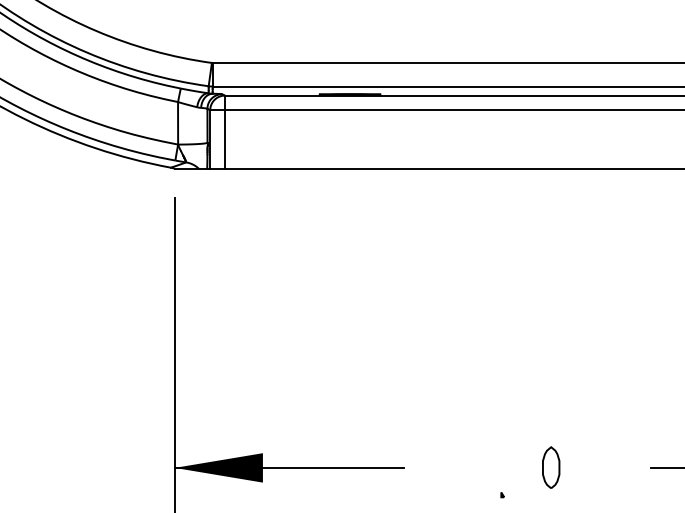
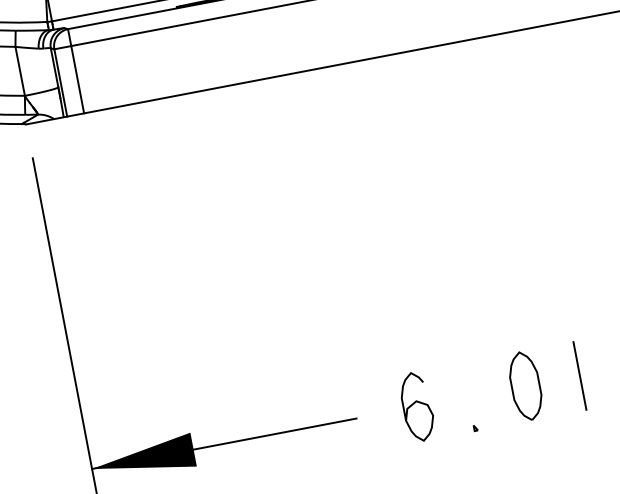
curve: (455, 465) -> (414, 404), added
part: (550, 467) -> (524, 385), size x1.43
line: (598, 467) -> (580, 375), added

